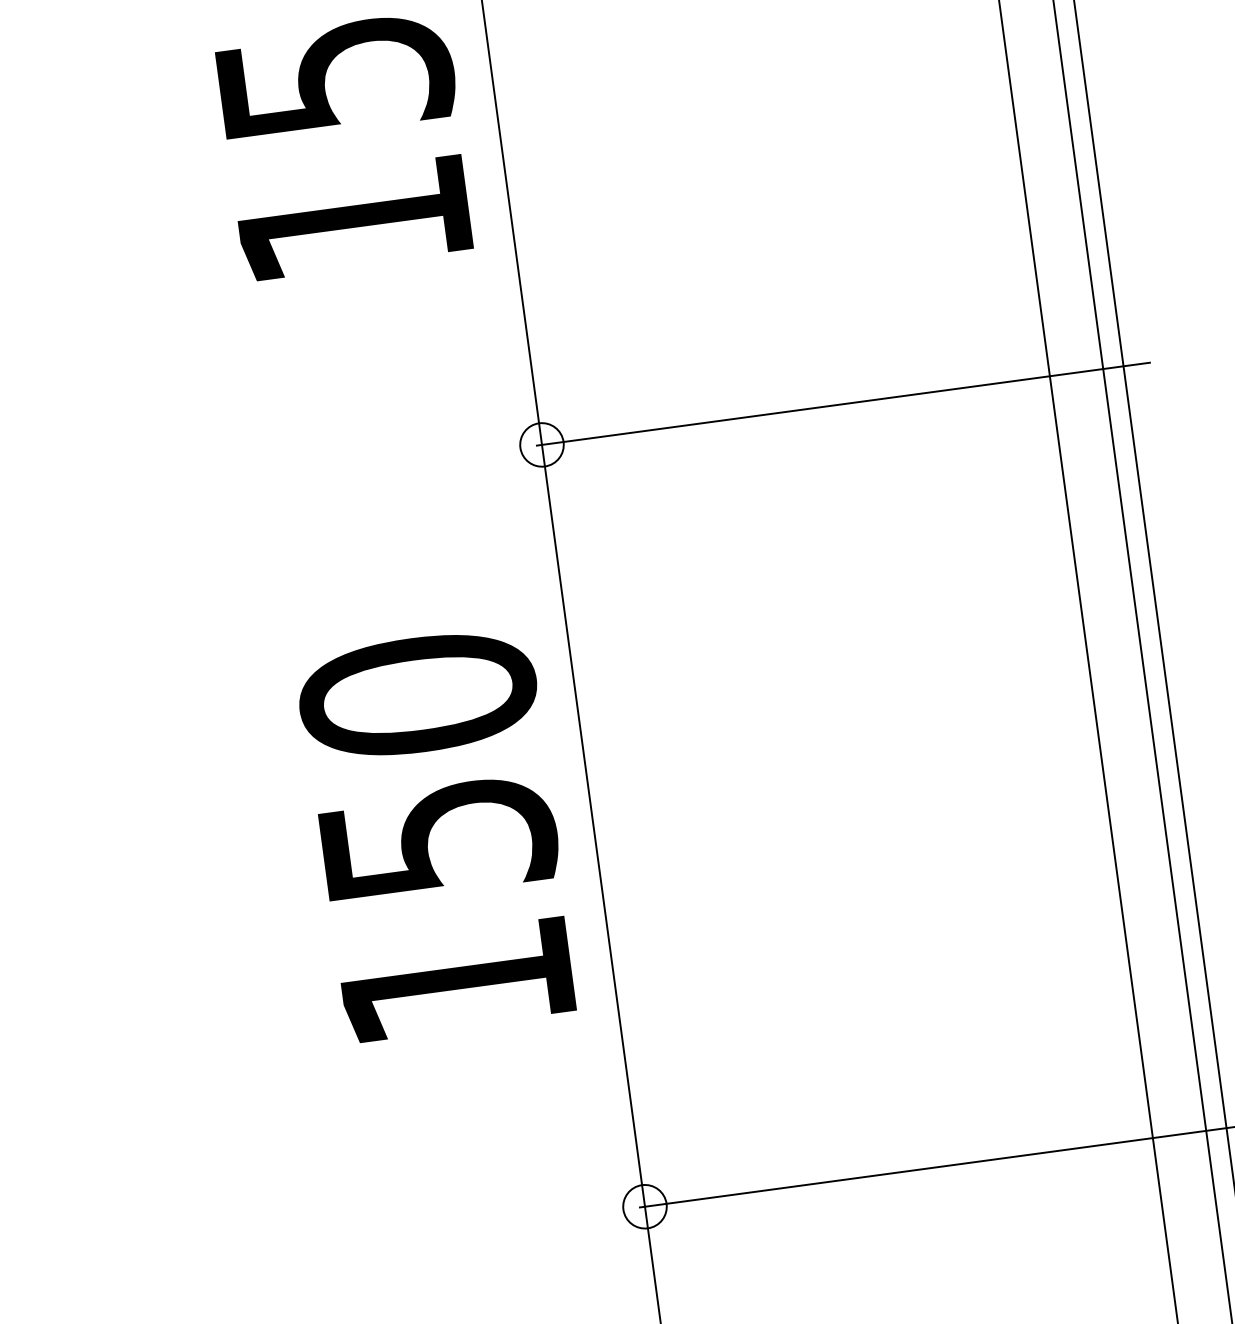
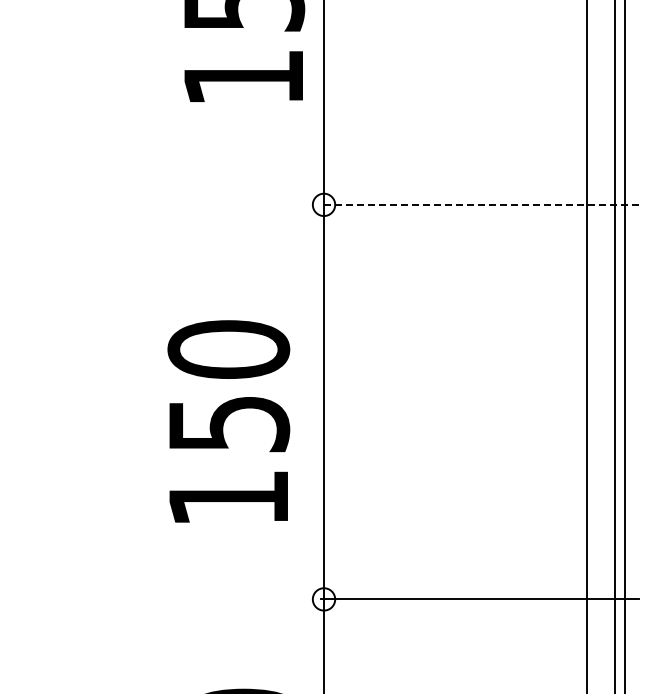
line: (844, 403) -> (480, 204), solid -> dashed
text: (436, 834) -> (228, 421), moved

